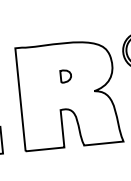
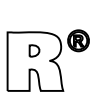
part: (65, 75) -> (34, 50), size x1.67

